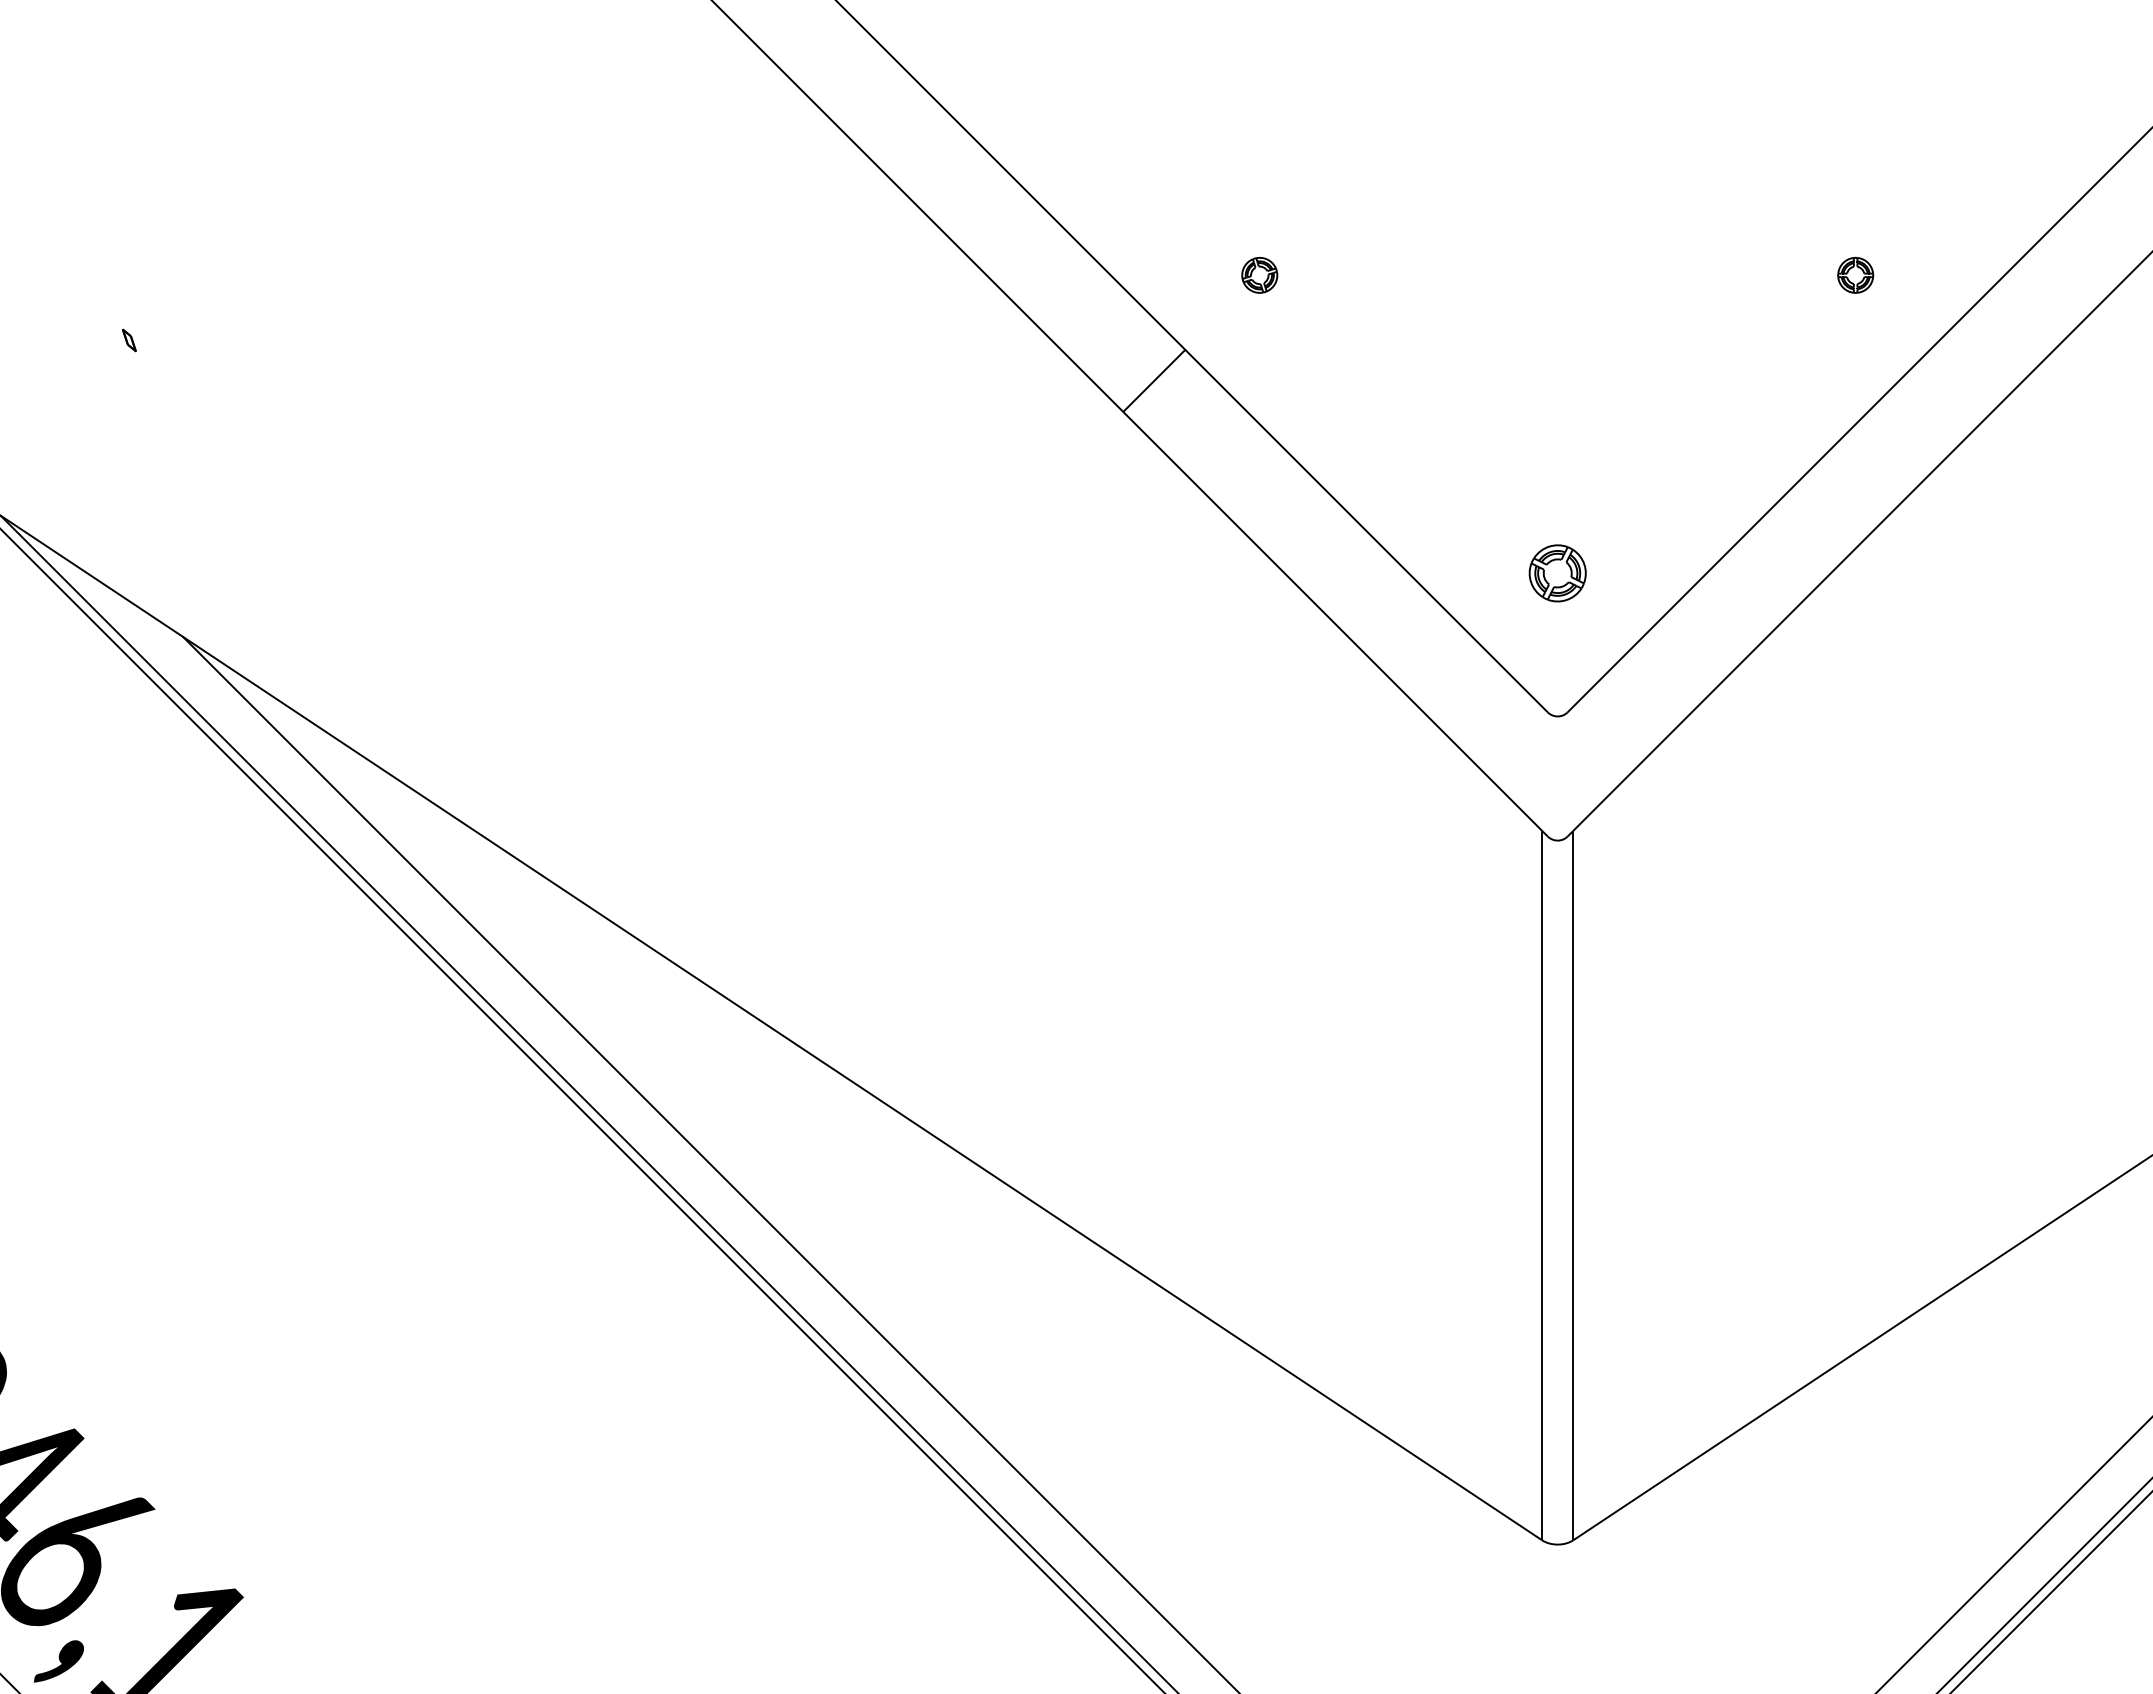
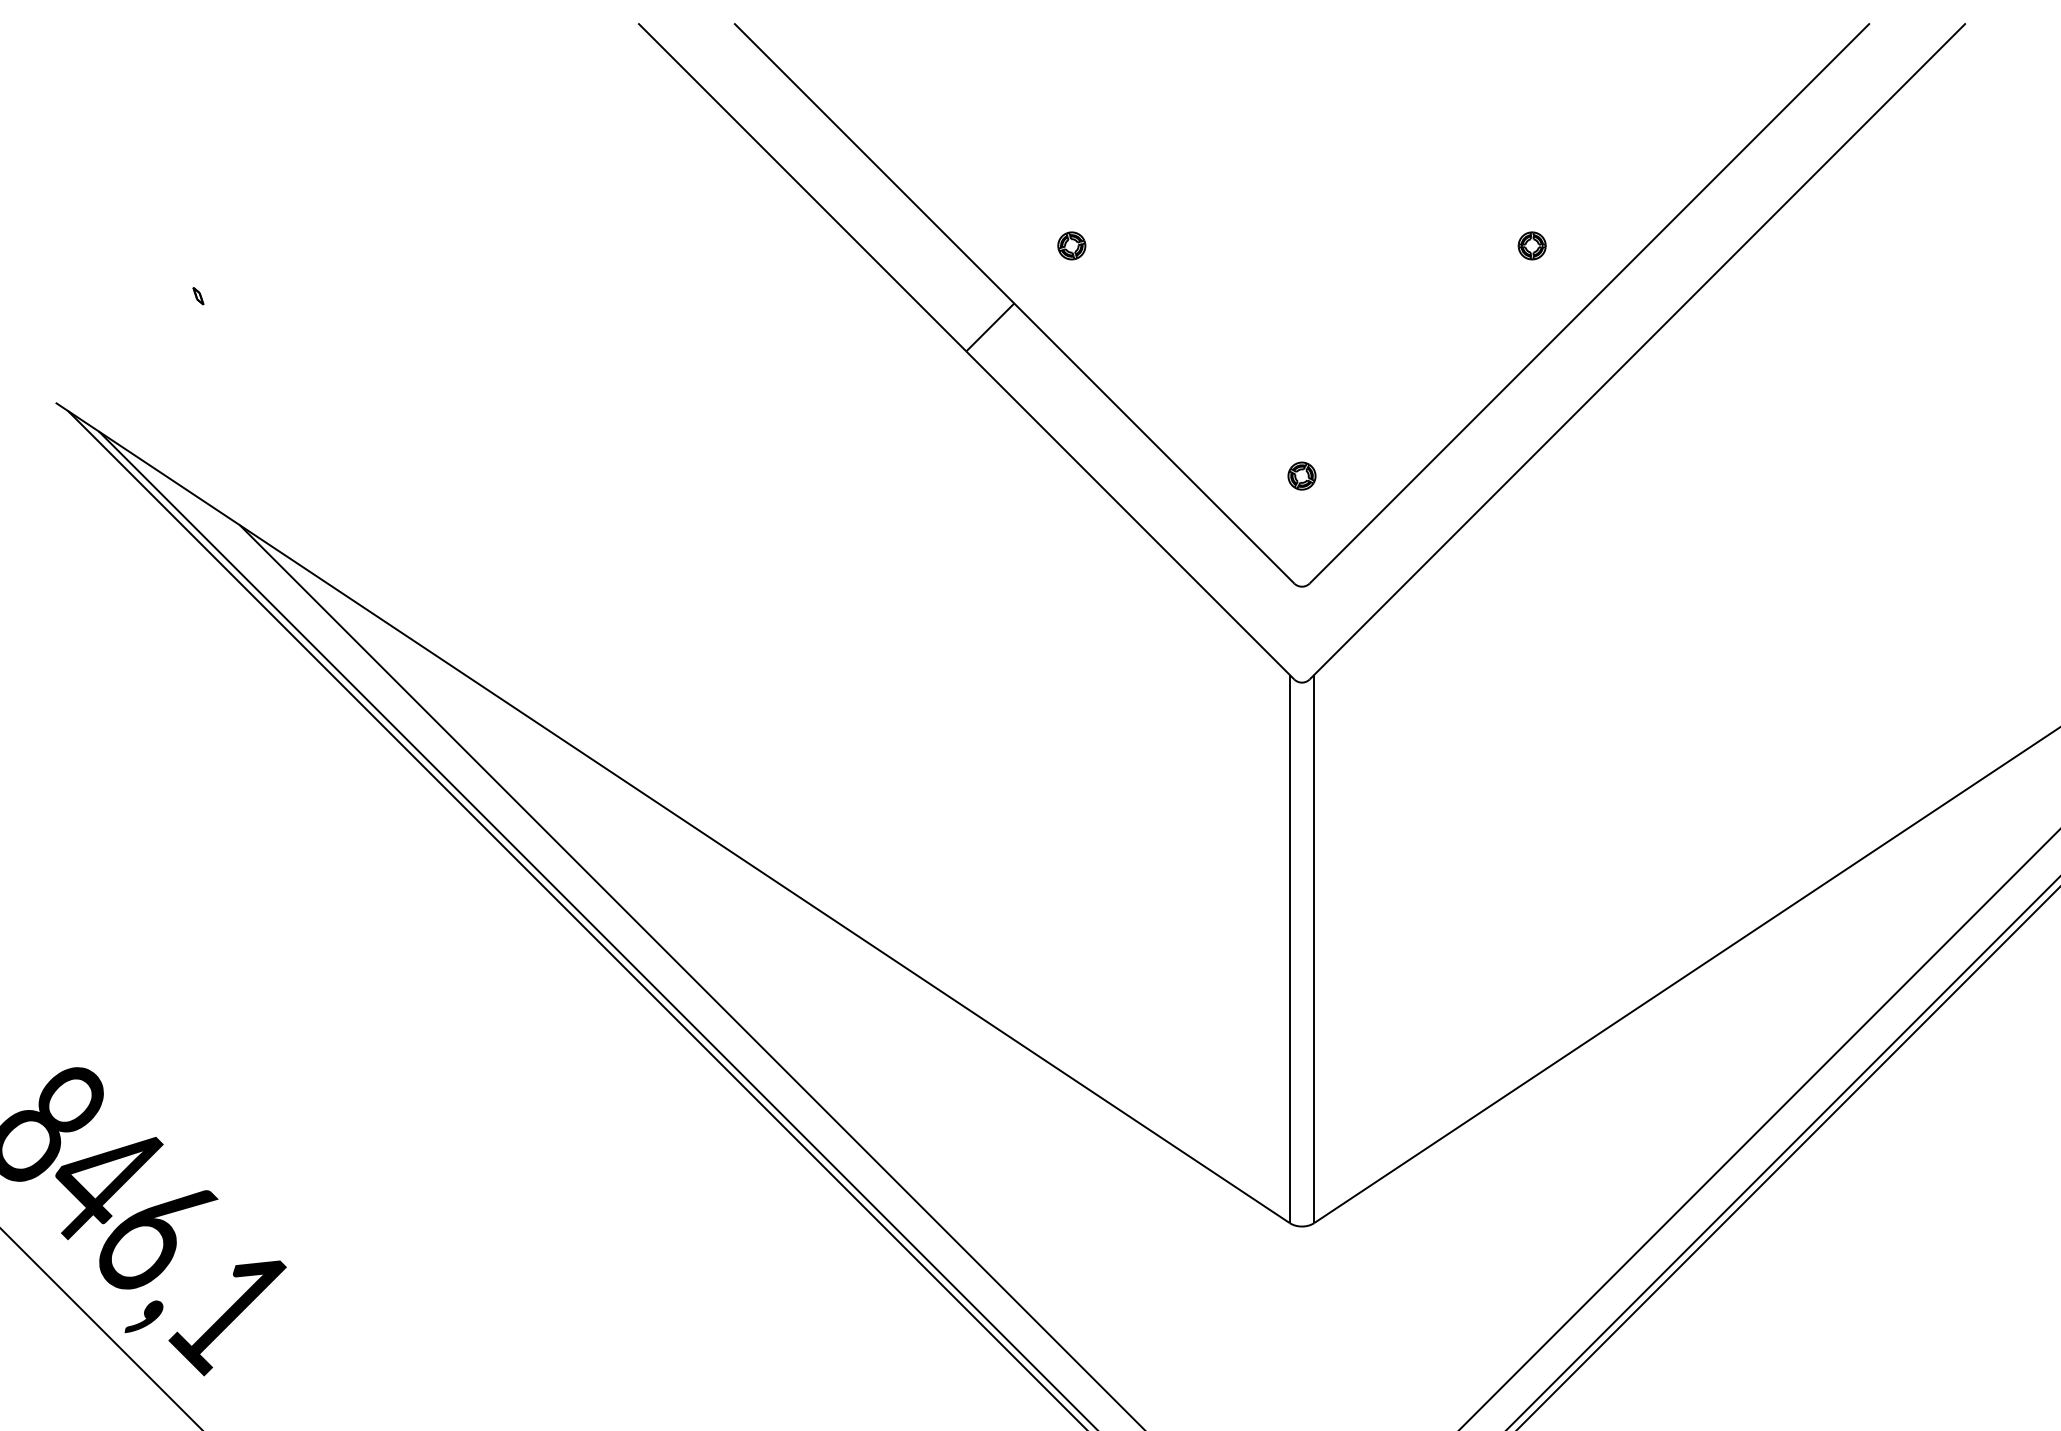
part: (1557, 572) -> (1301, 475), size x0.62

